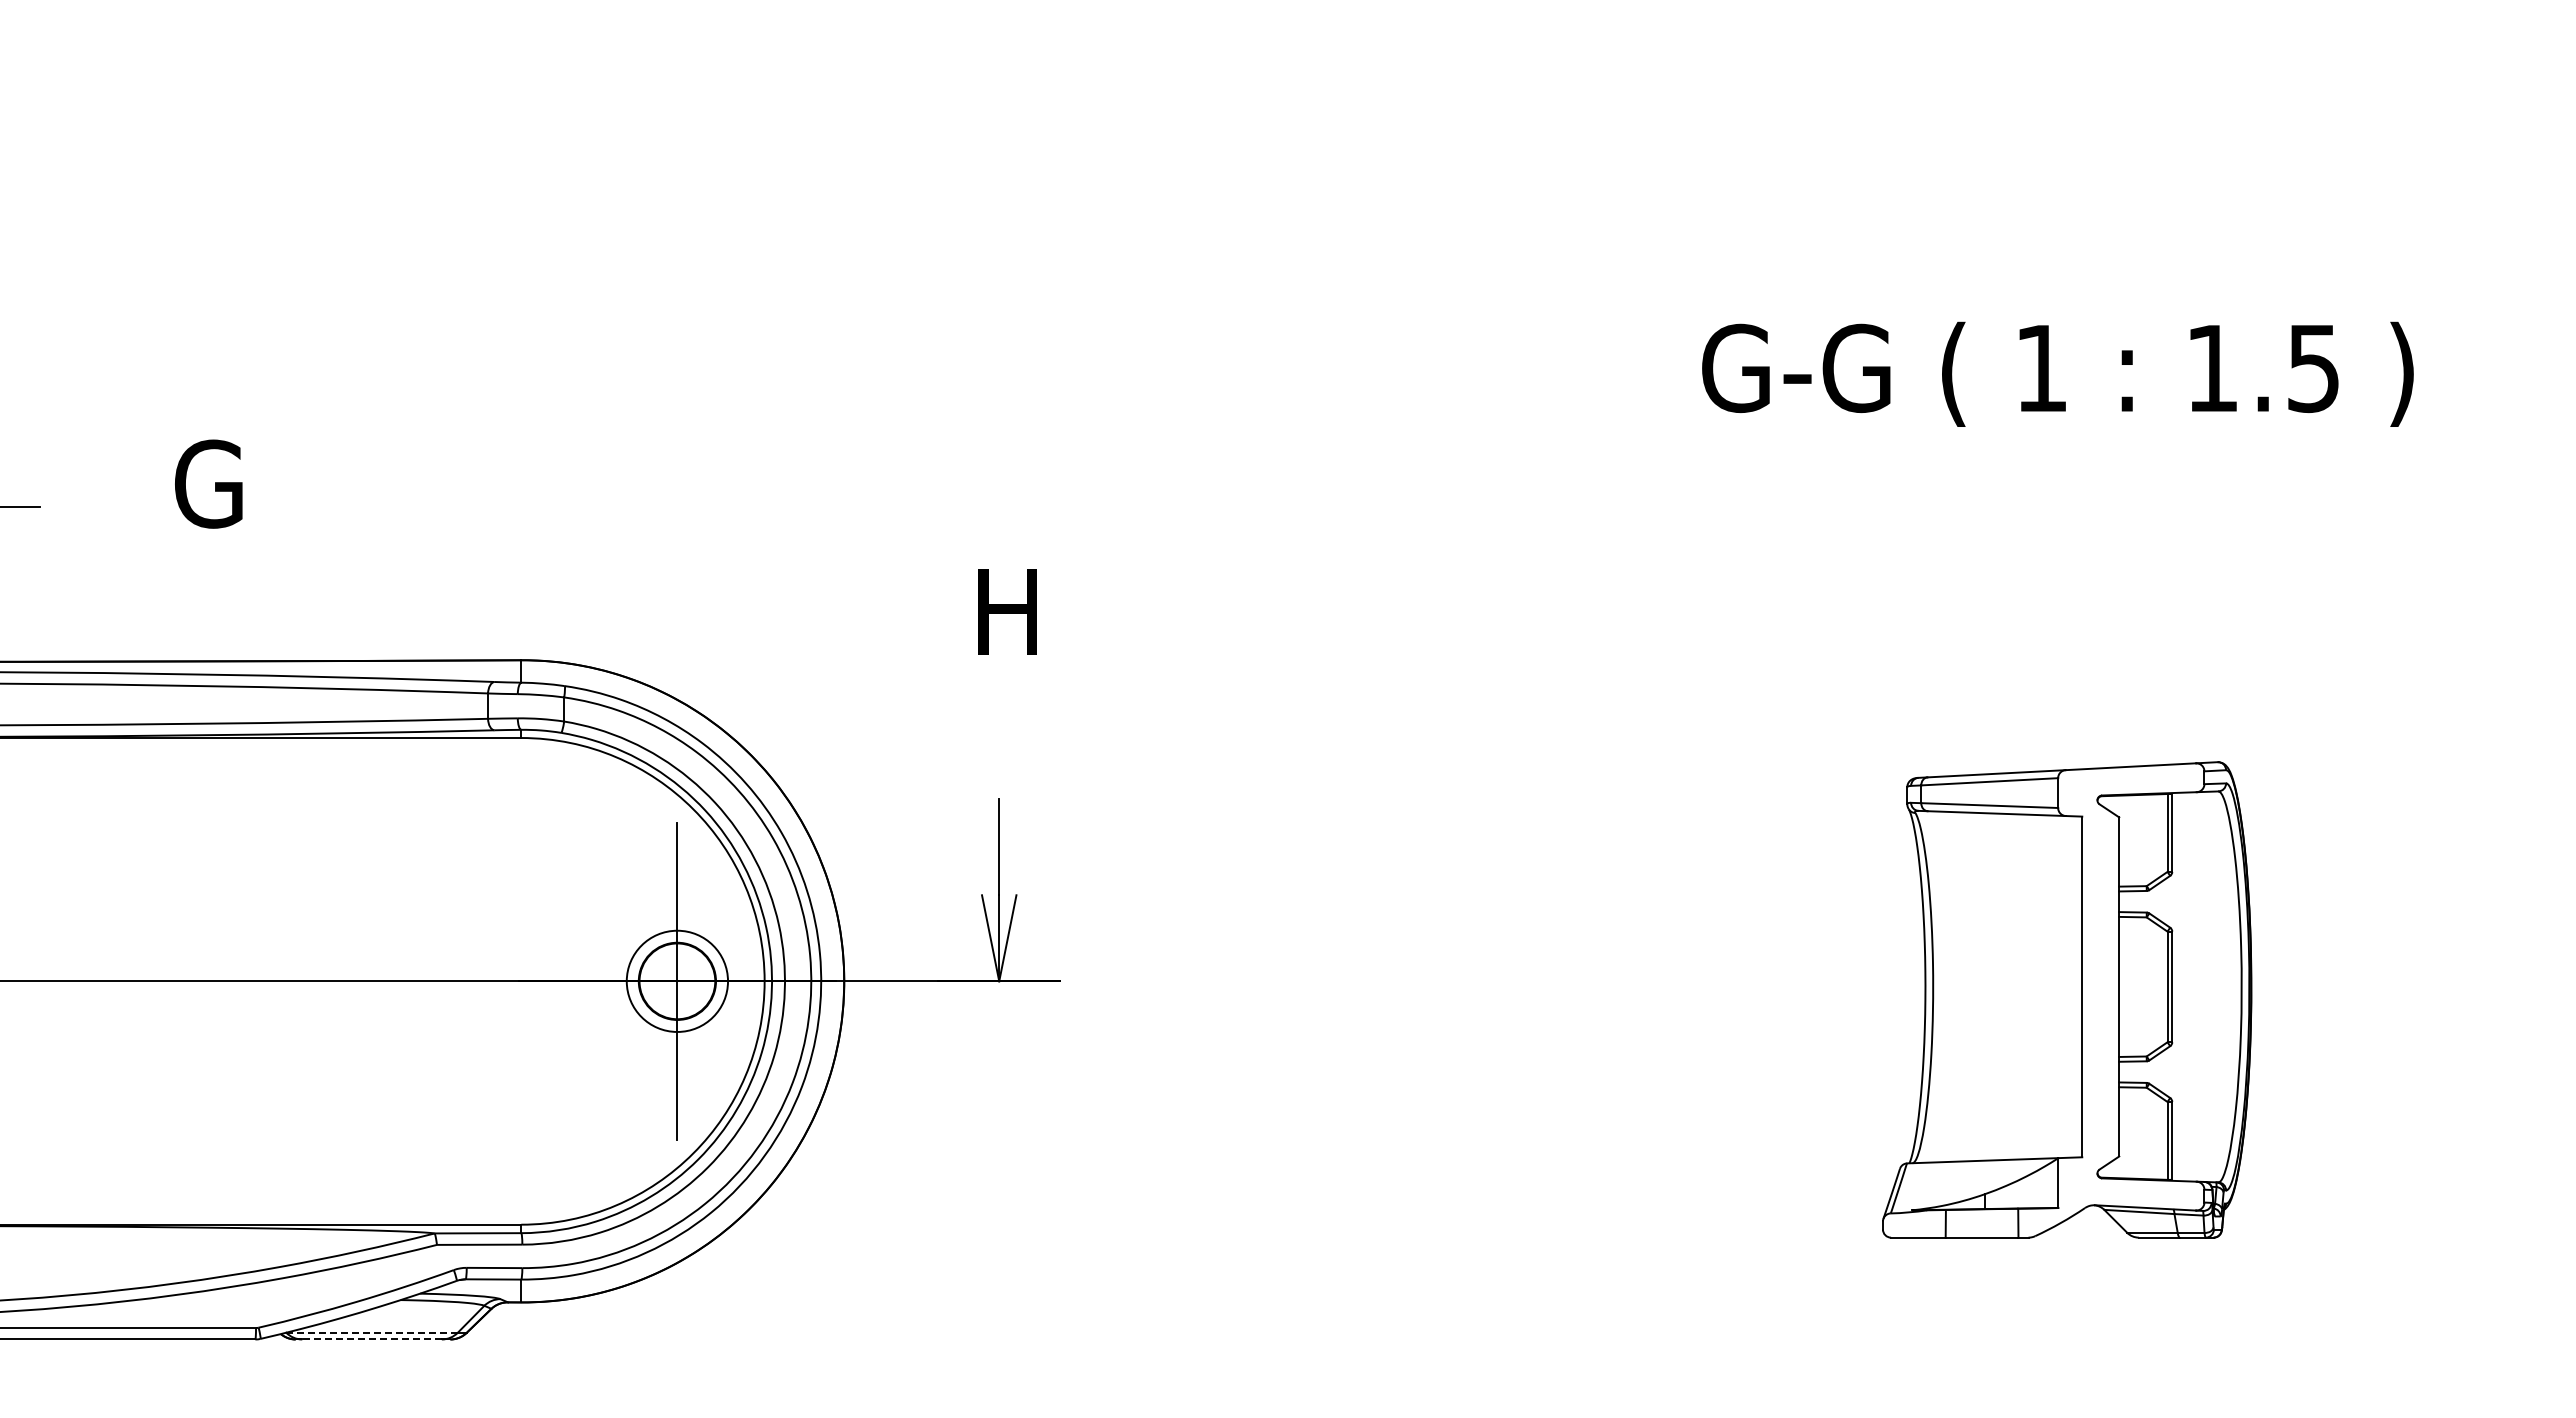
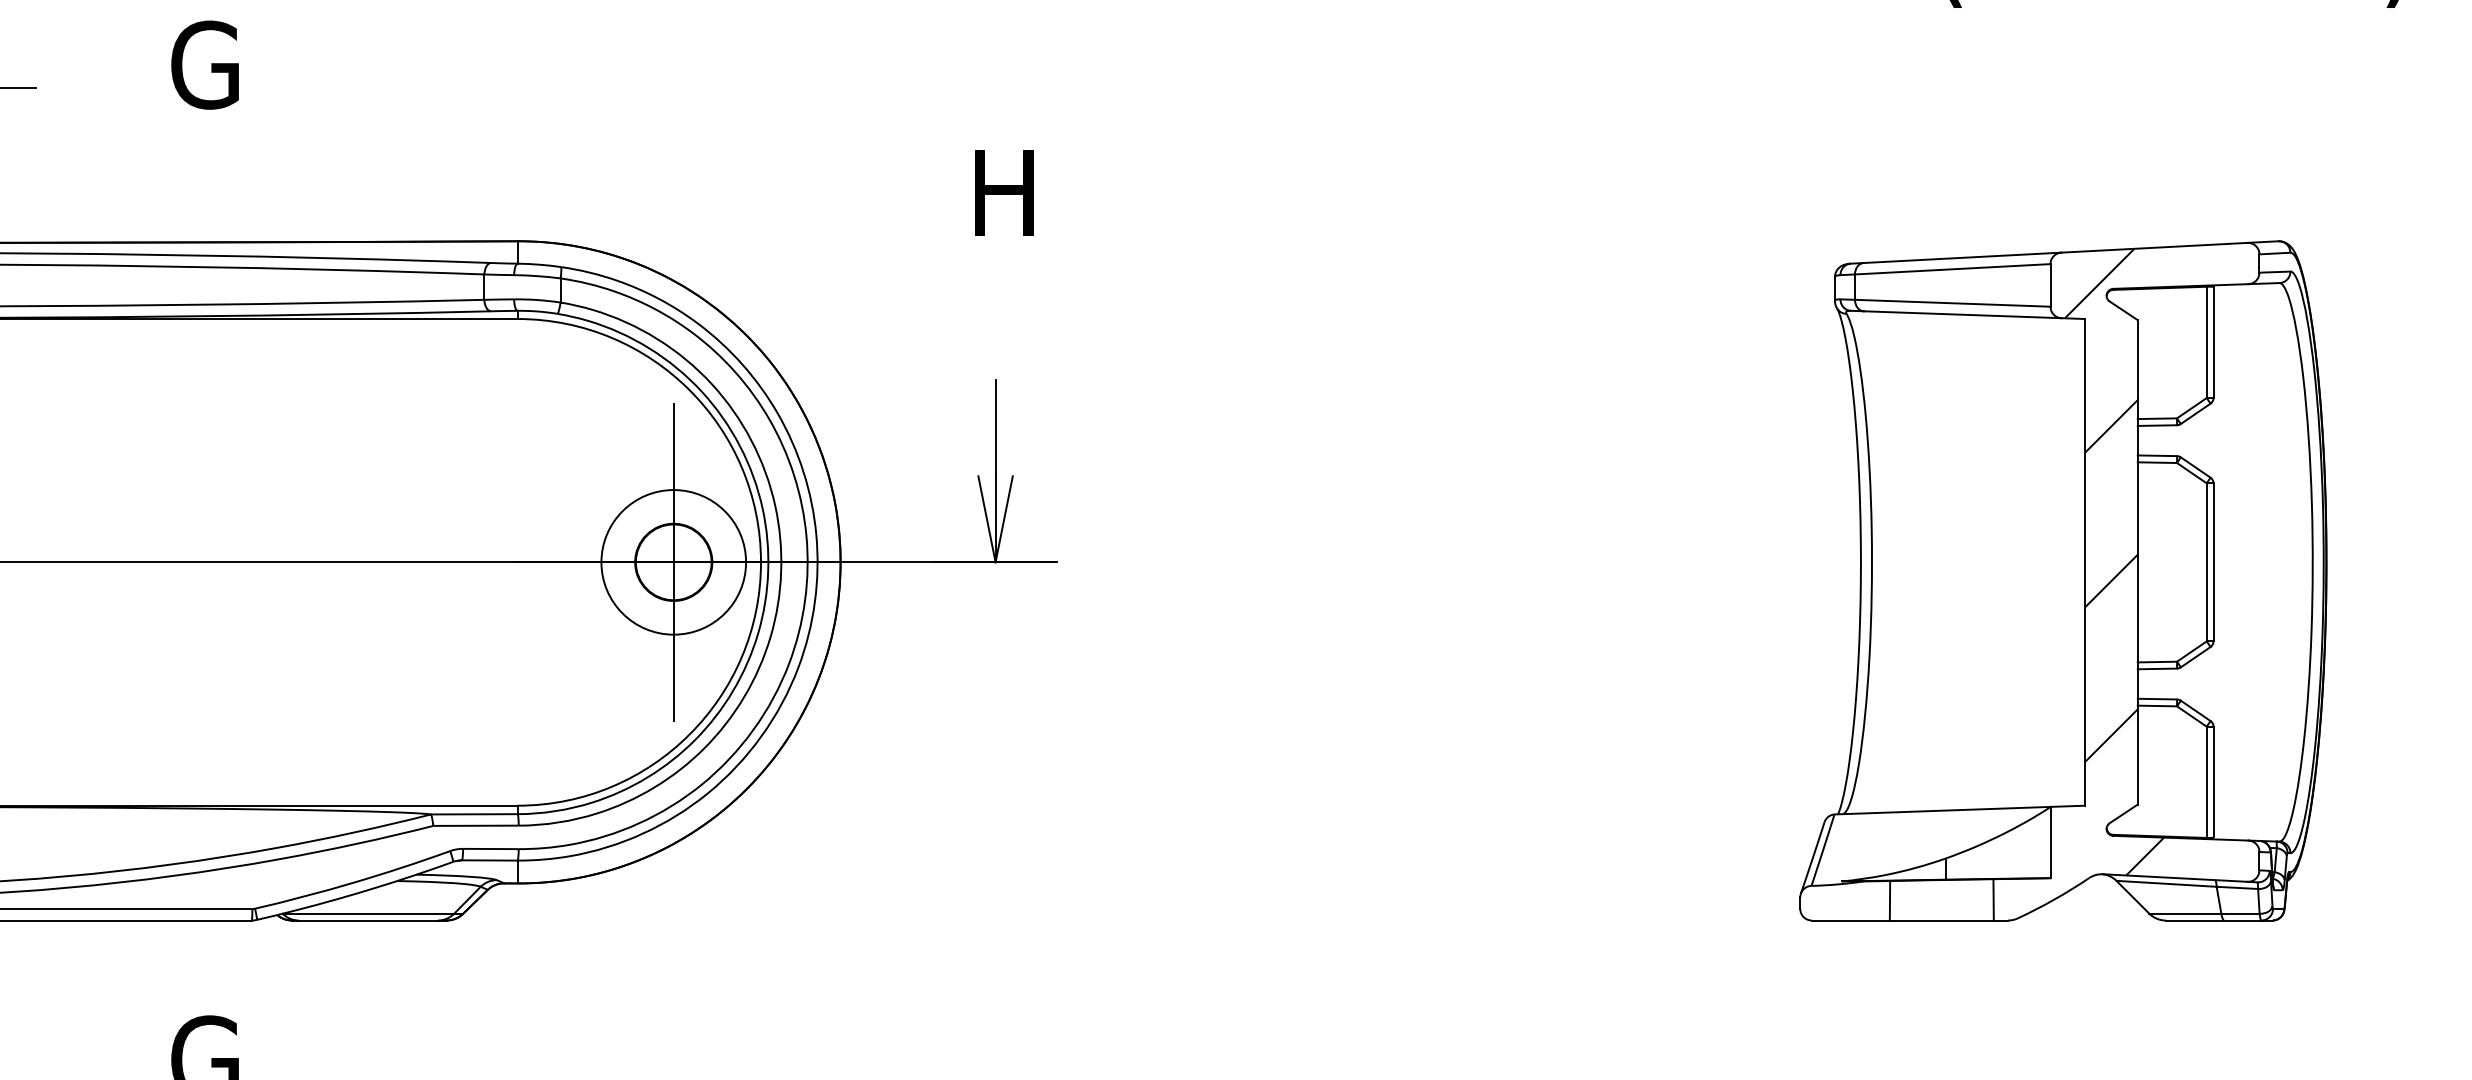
circle: (677, 981) -> (673, 562), size x1.43
part: (2067, 999) -> (2063, 580), size x1.43
line: (372, 1332) -> (368, 913), dashed -> solid
line: (372, 1339) -> (368, 920), dashed -> solid

